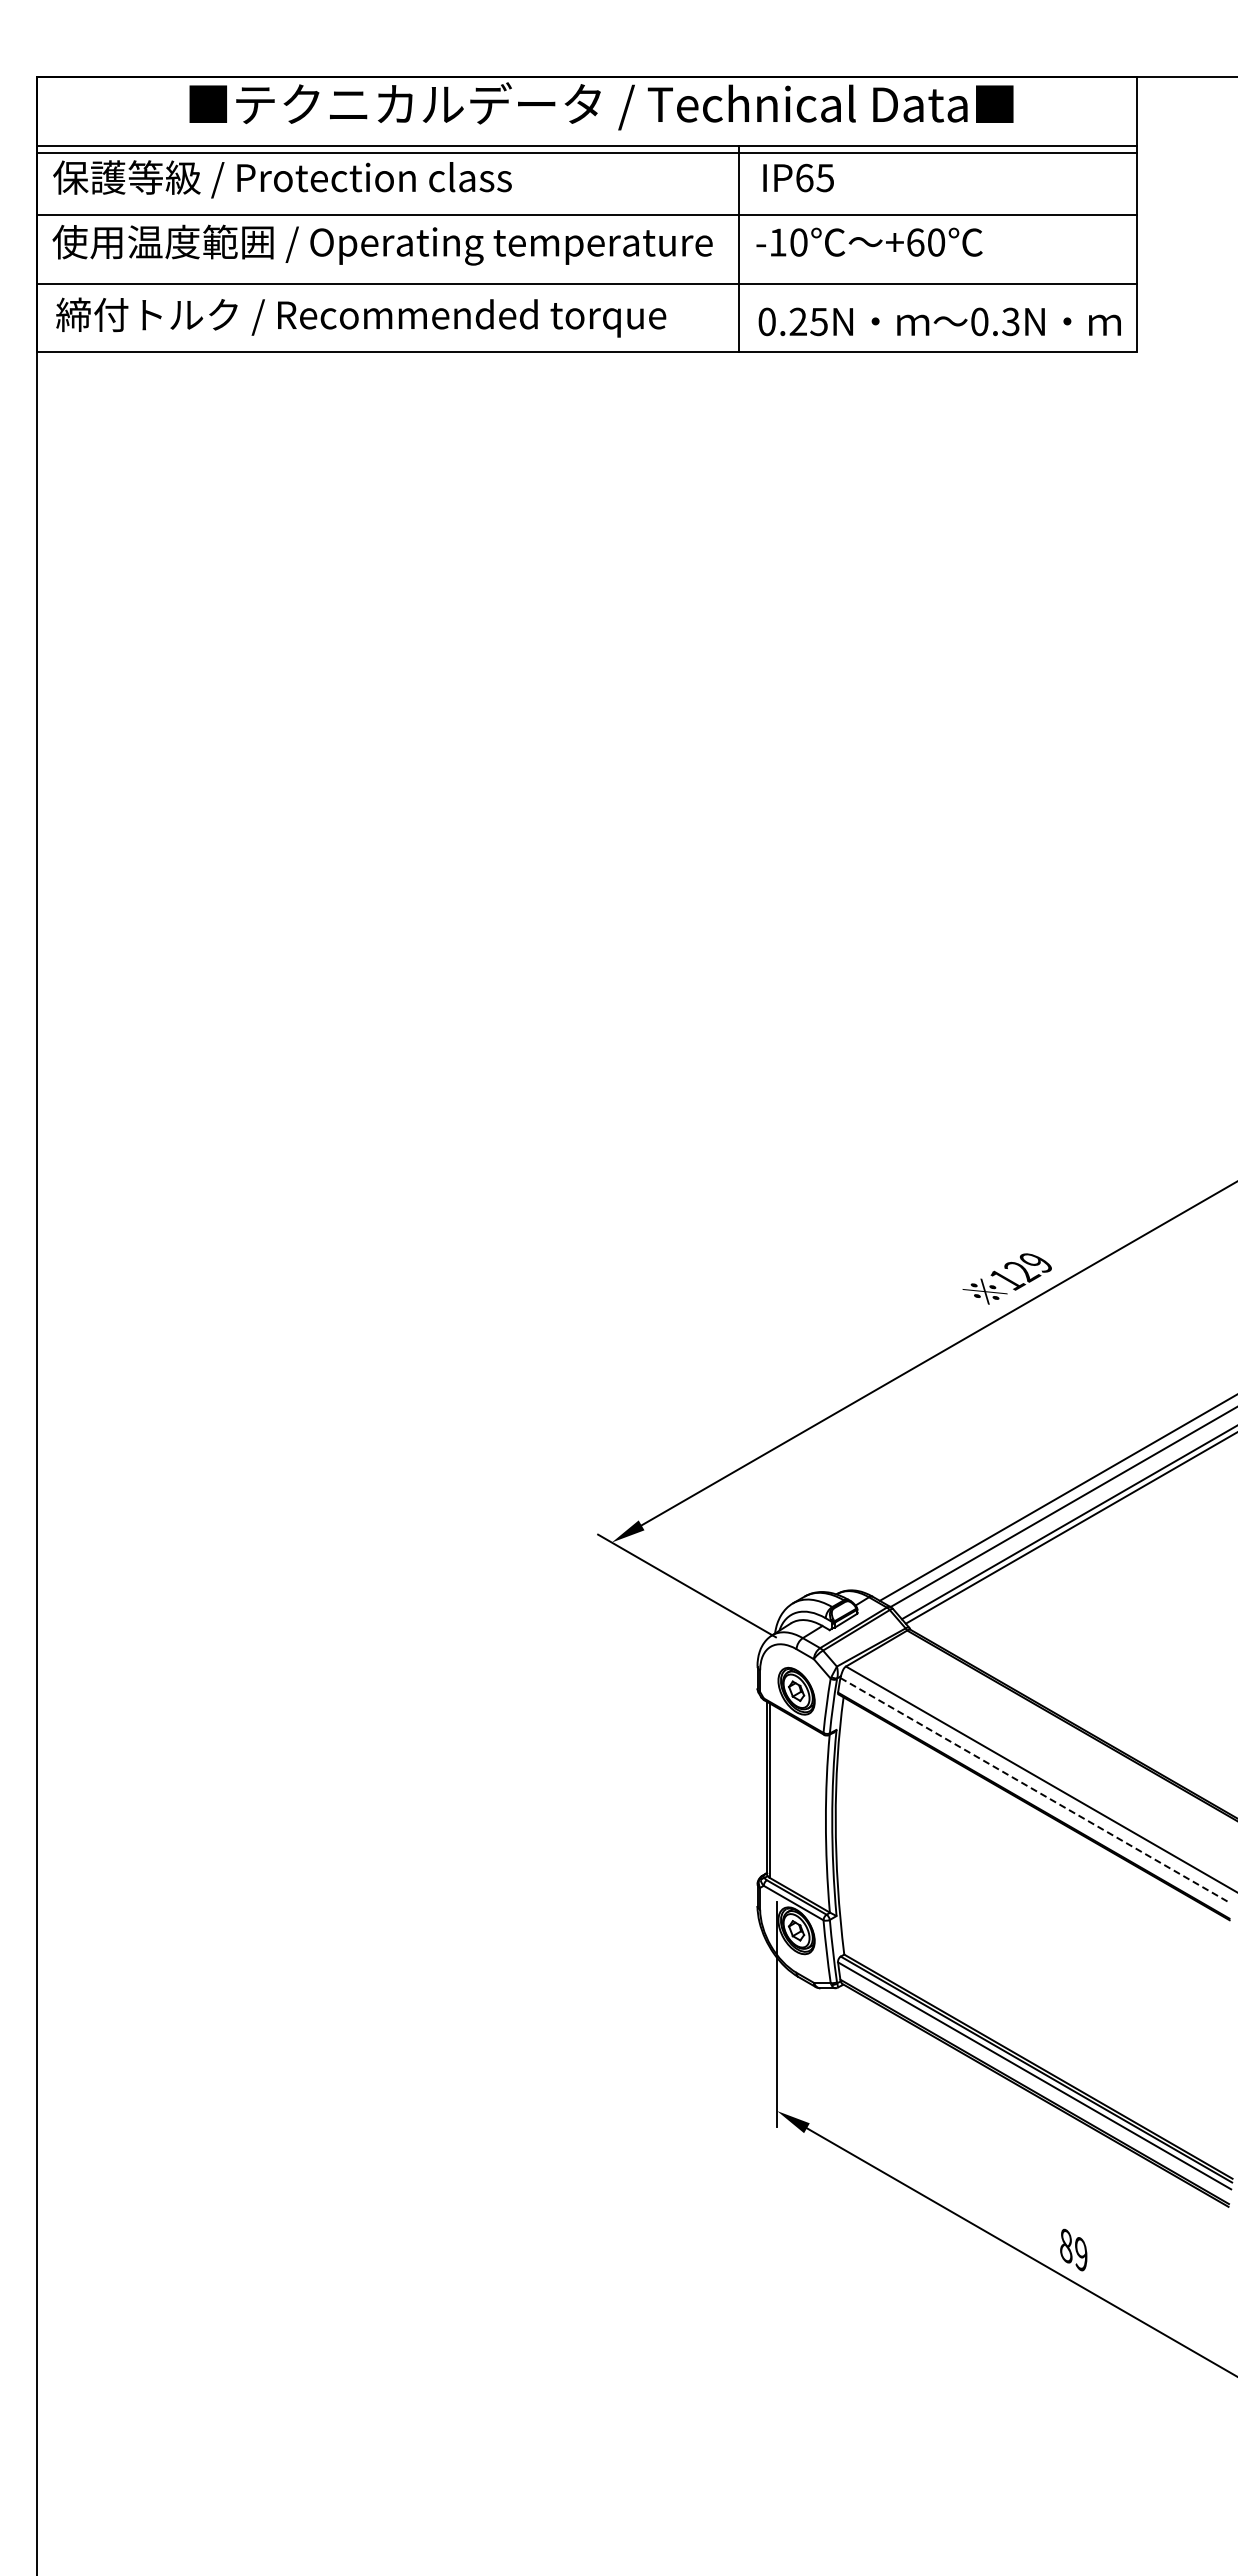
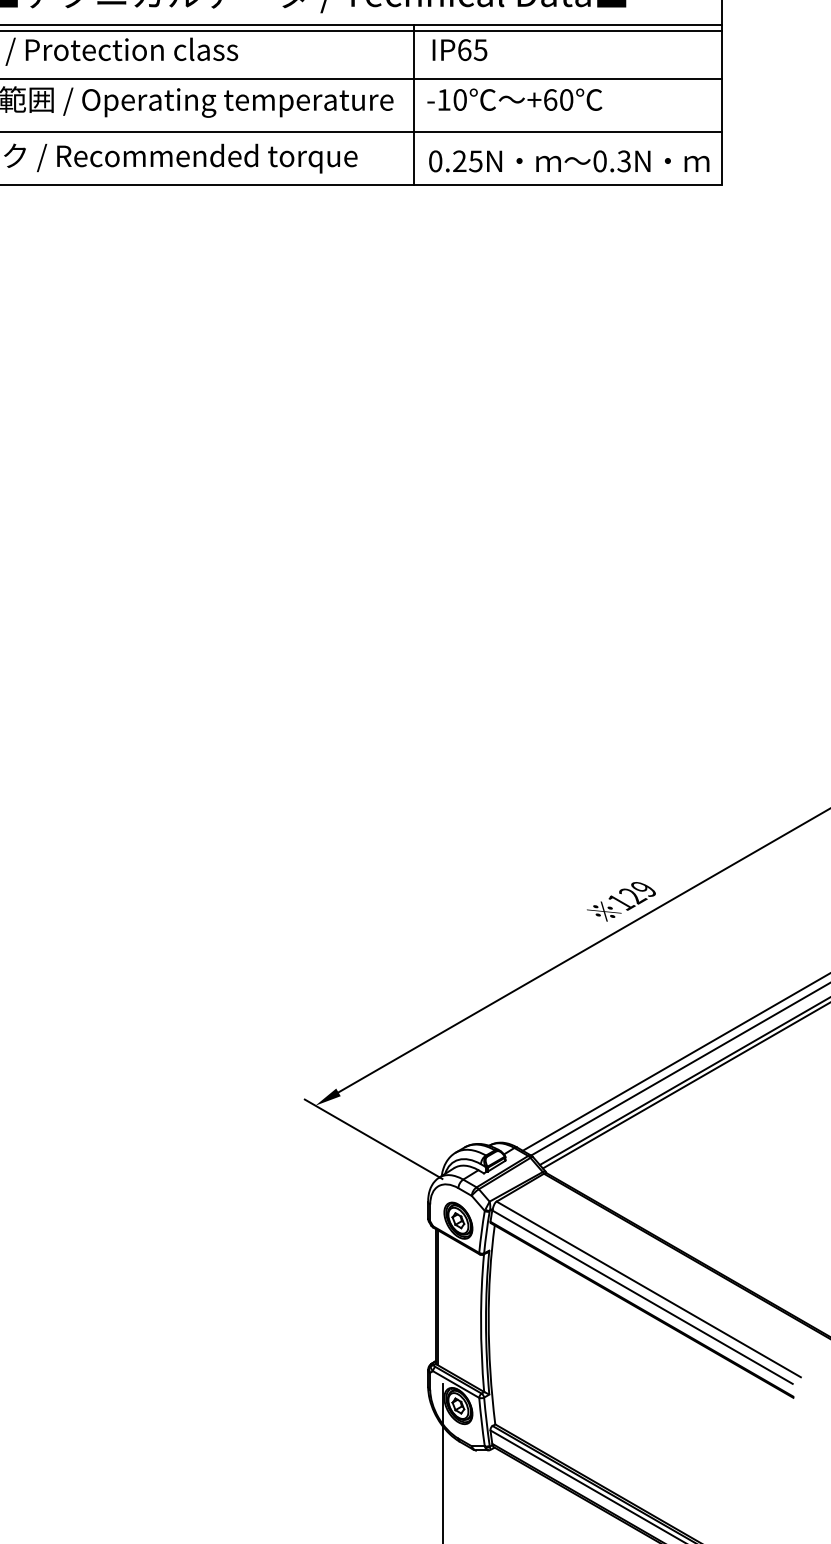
line: (1035, 1790) -> (643, 1297), dashed -> solid

